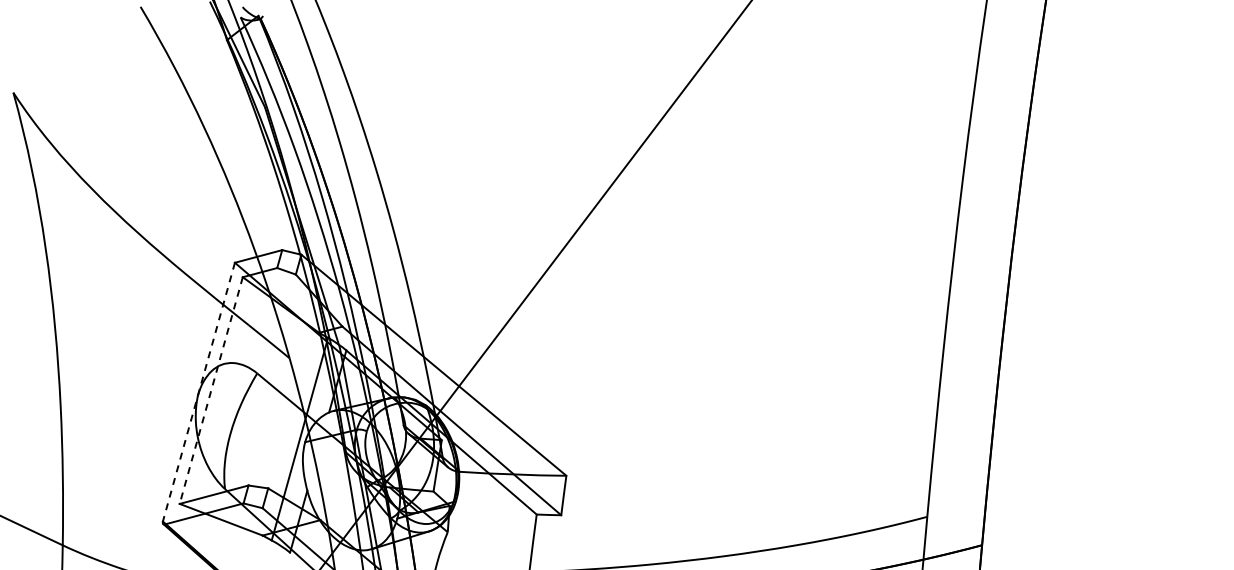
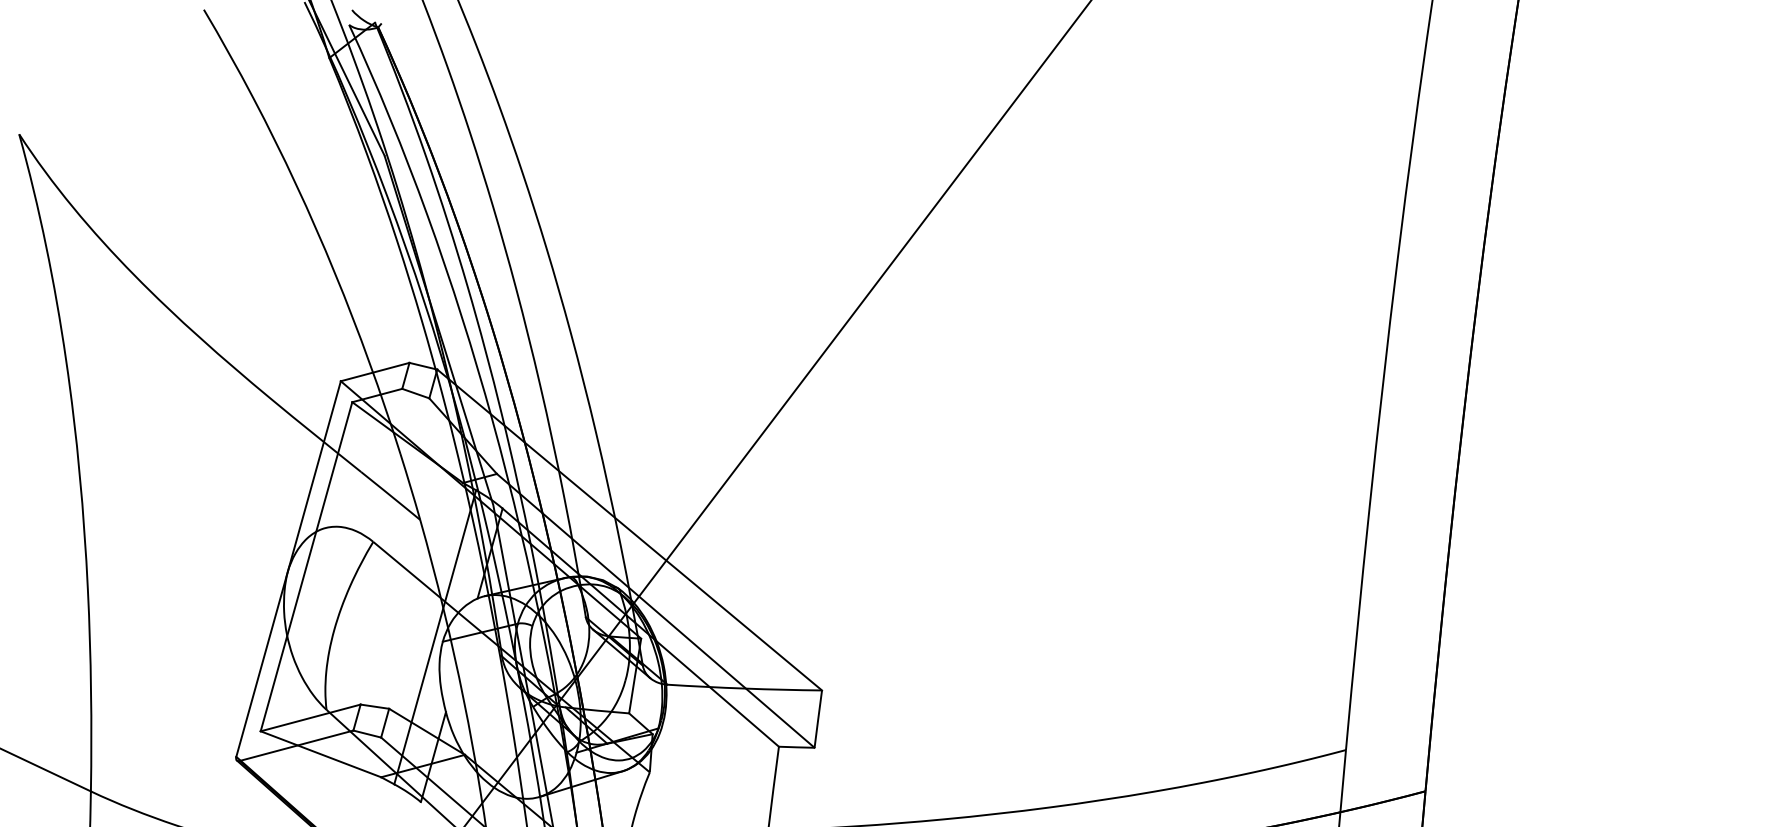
line: (211, 390) -> (306, 566), dashed -> solid
line: (198, 392) -> (287, 569), dashed -> solid

